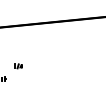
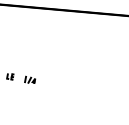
part: (18, 66) -> (30, 80), moved

